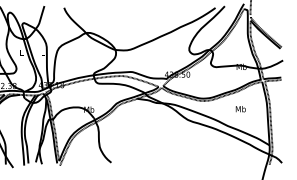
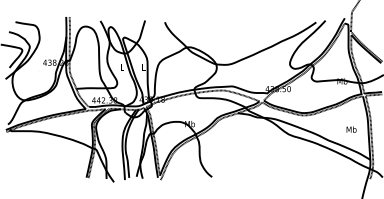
text: (240, 109) -> (351, 129), moved

